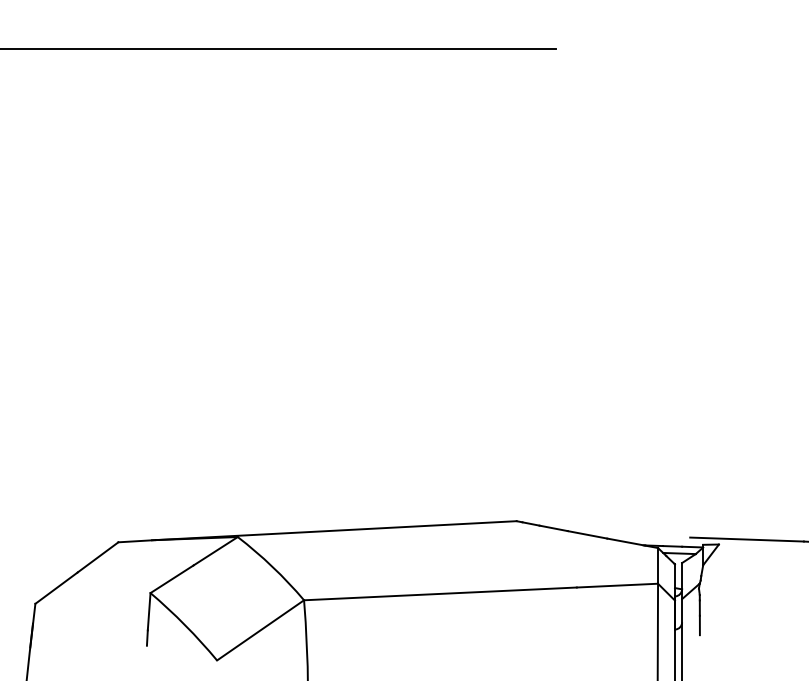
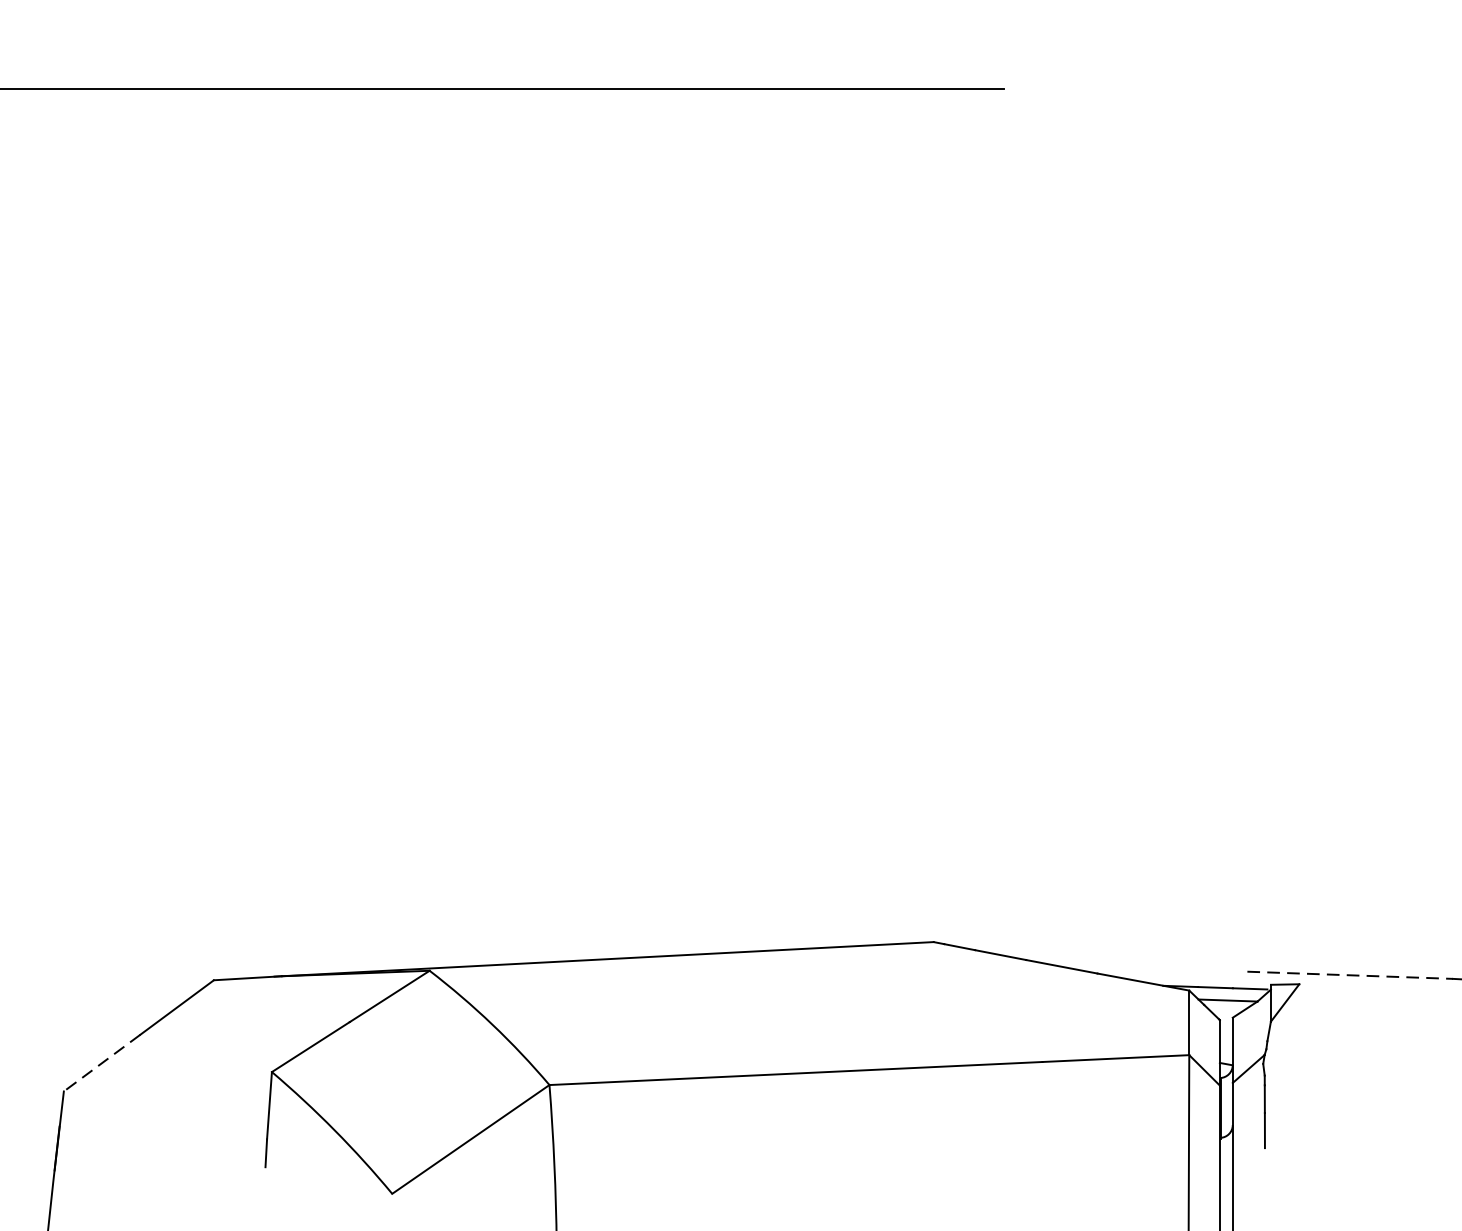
line: (747, 539) -> (1350, 975), solid -> dashed
line: (56, 588) -> (101, 1063), solid -> dashed

